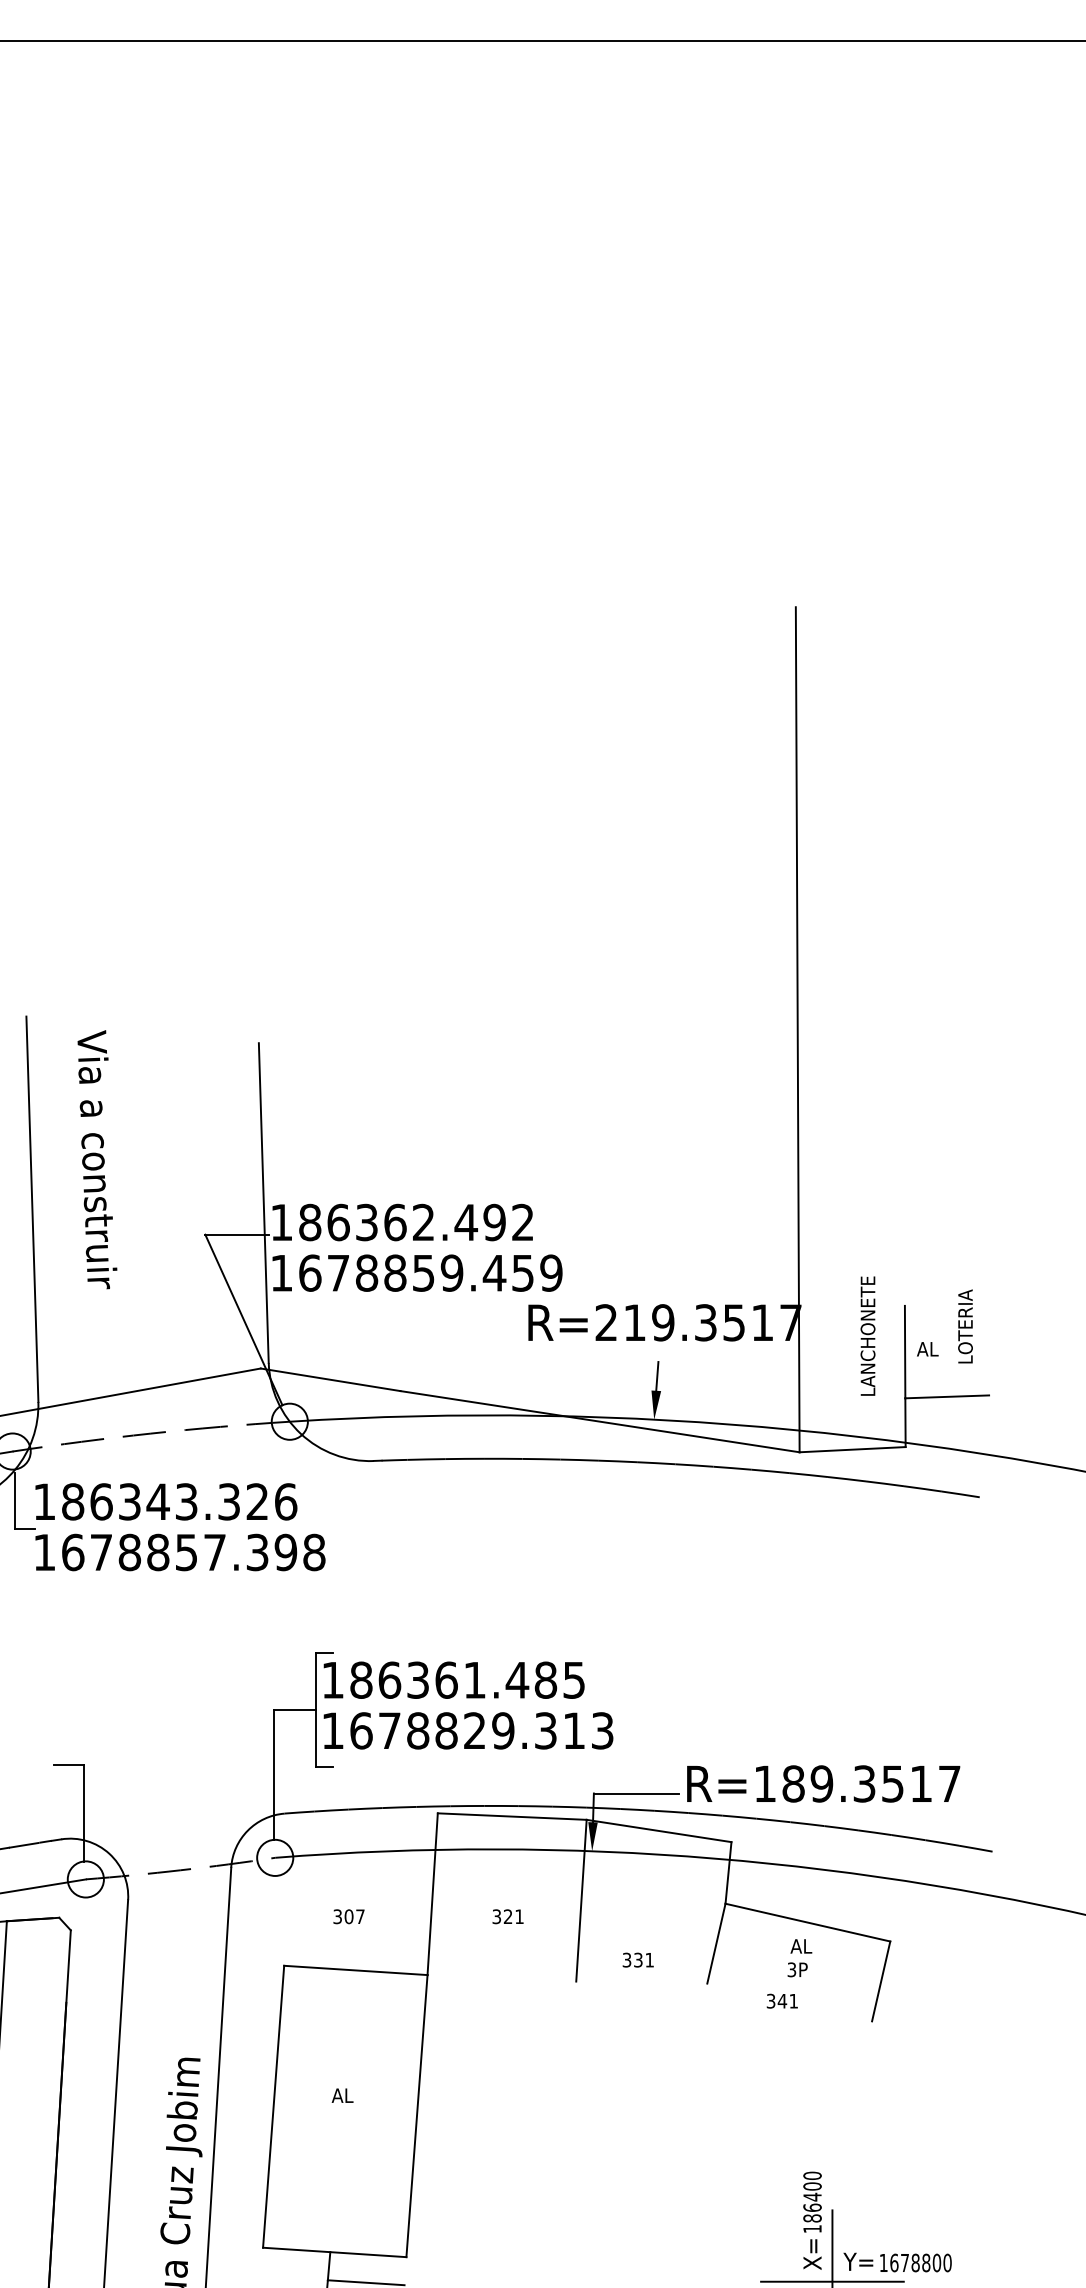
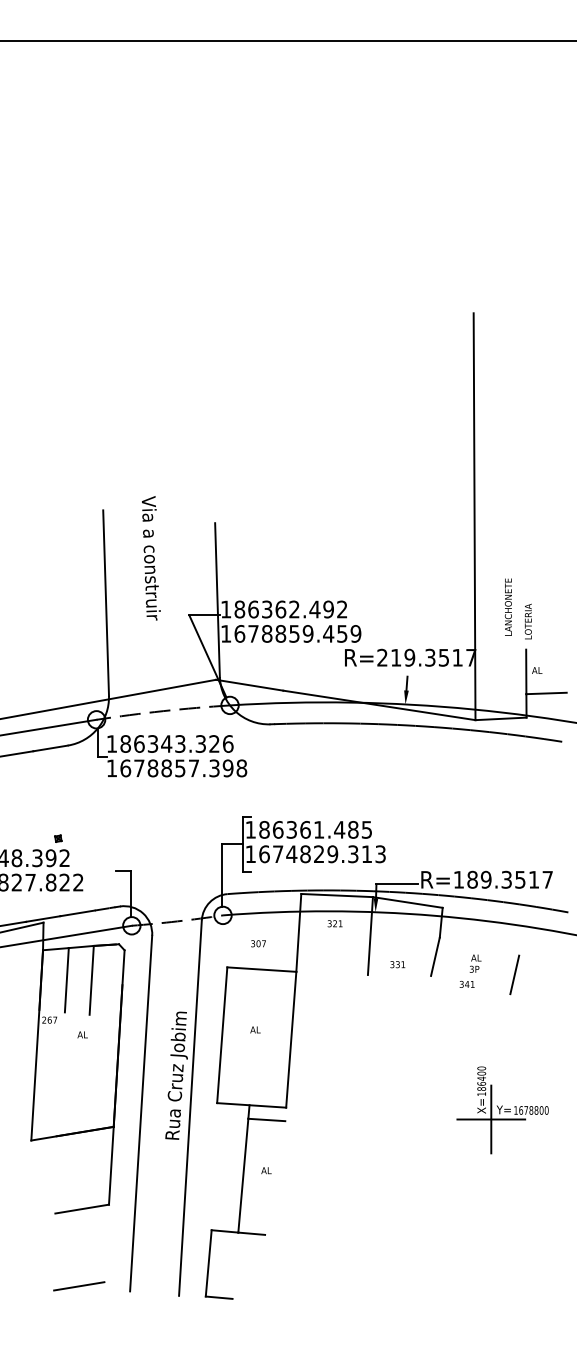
text: (97, 1160) -> (151, 558), moved
text: (963, 1326) -> (527, 621), moved
text: (866, 1334) -> (507, 606), moved
text: (417, 1731) -> (291, 854), 1678829.313 -> 1674829.313
text: (506, 1916) -> (334, 923), moved
line: (807, 1922) -> (479, 946), removed

